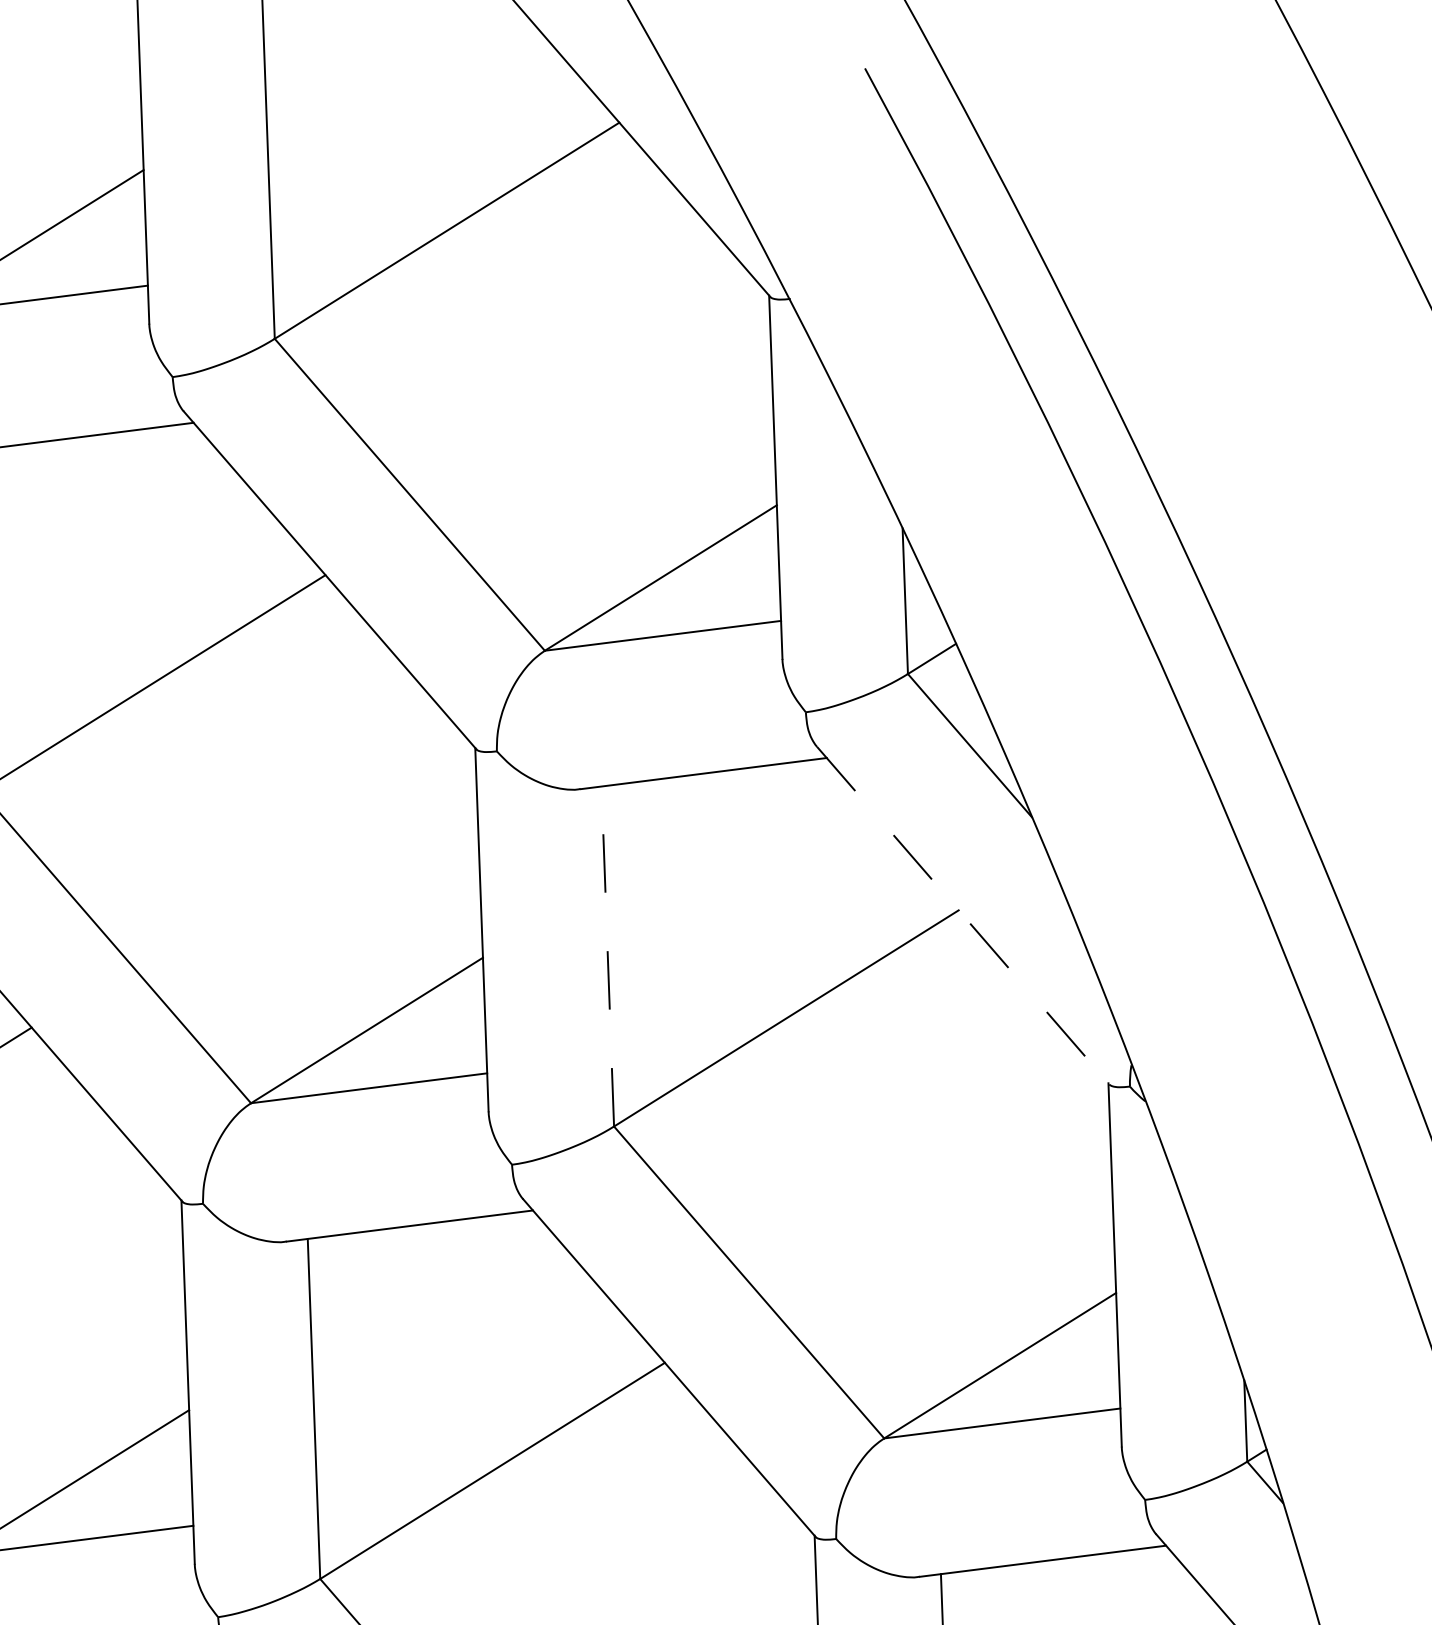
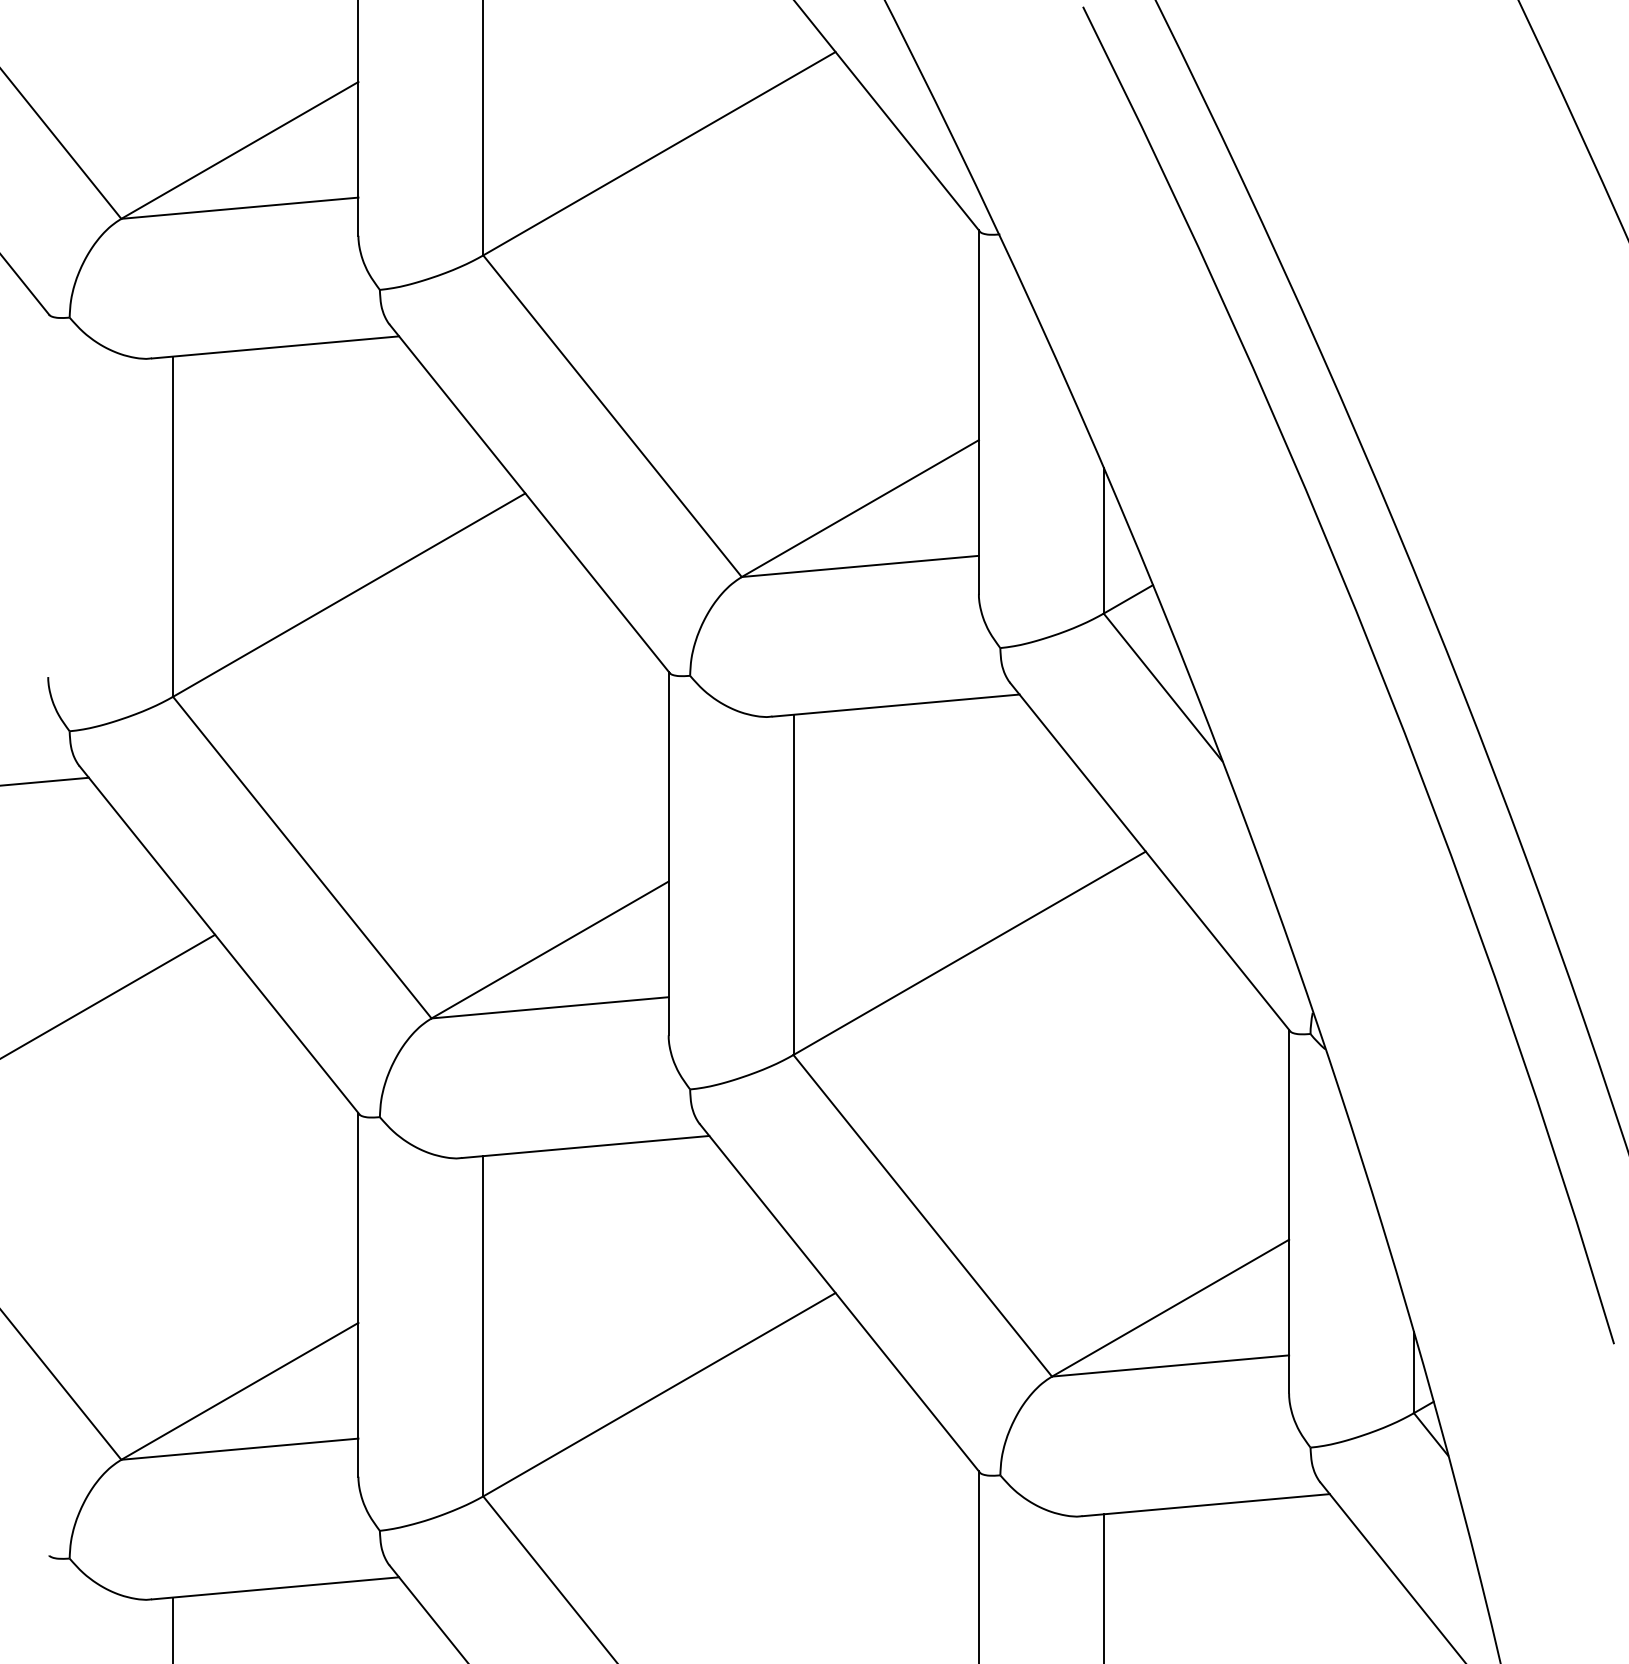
line: (963, 916) -> (1150, 857), dashed -> solid
line: (607, 956) -> (793, 884), dashed -> solid

